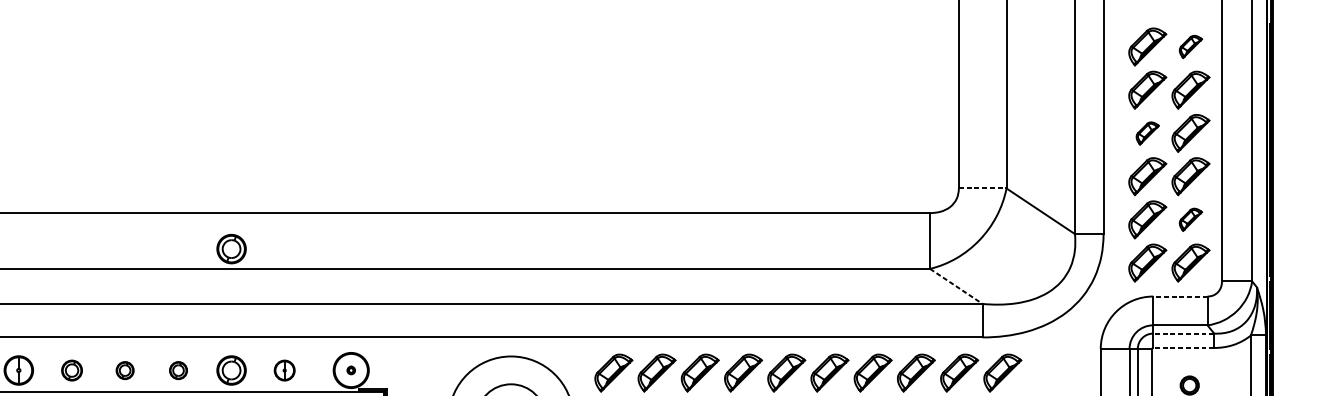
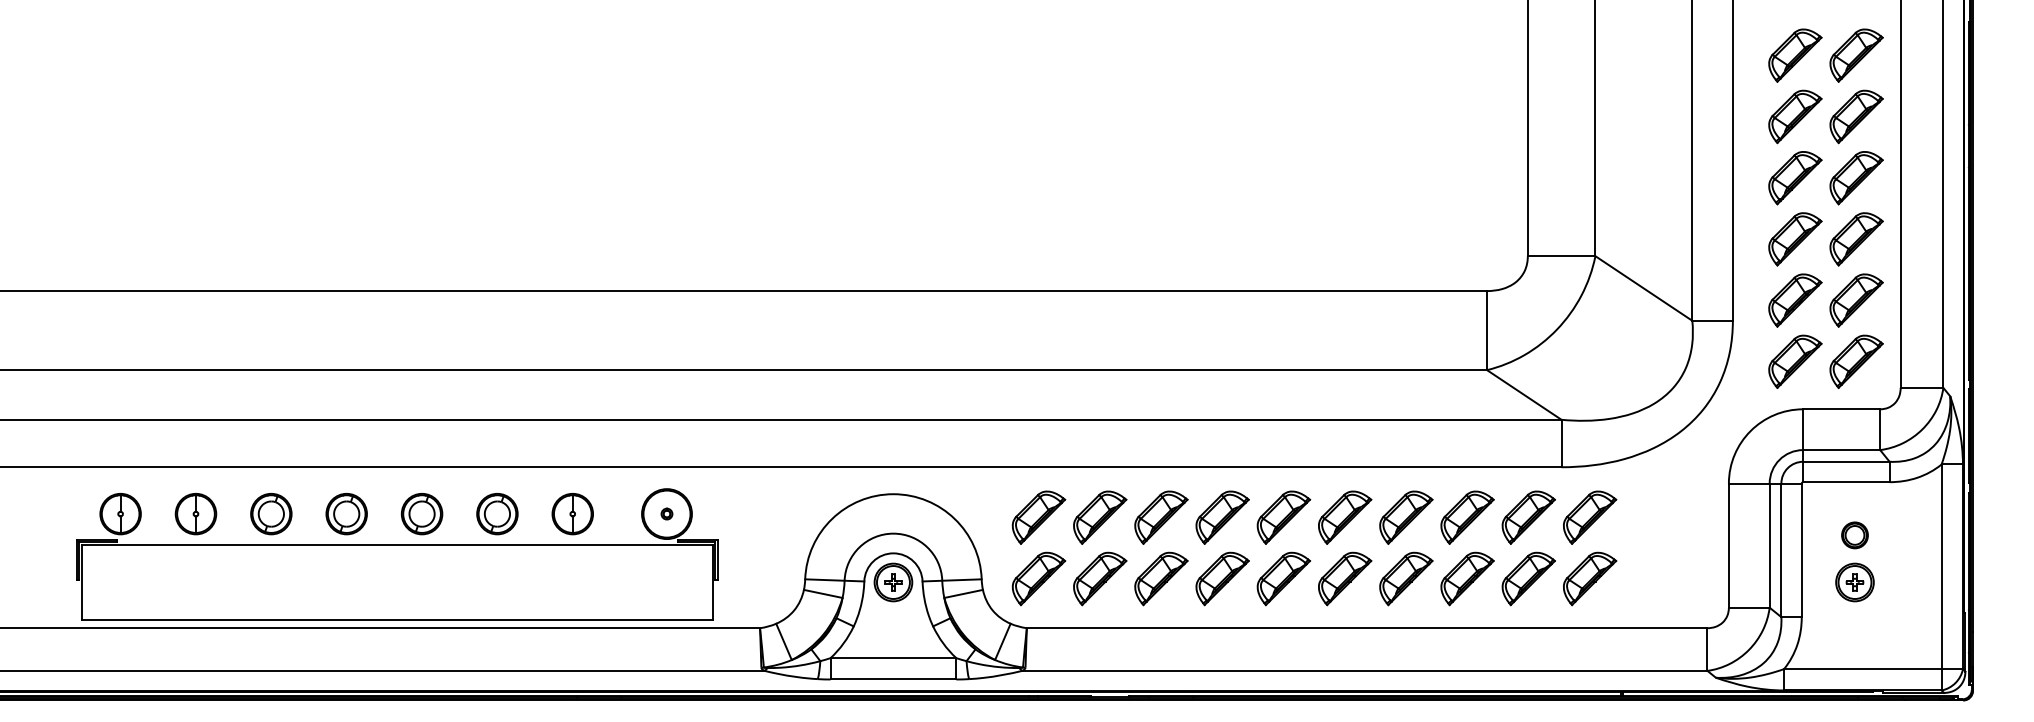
part: (1190, 46) -> (1856, 55), size x1.67
part: (1147, 133) -> (1795, 178), size x1.67
line: (982, 188) -> (1561, 256), dashed -> solid
part: (1190, 219) -> (1856, 300), size x1.67
part: (231, 249) -> (497, 342), removed
line: (956, 286) -> (1524, 394), dashed -> solid
line: (1180, 296) -> (1841, 409), dashed -> solid
line: (1183, 333) -> (1845, 461), dashed -> solid
line: (1183, 348) -> (1845, 482), dashed -> solid
part: (72, 370) -> (271, 514), size x1.43
part: (125, 370) -> (346, 514), size x1.67
part: (178, 370) -> (422, 514), size x1.67
part: (284, 370) -> (572, 514), size x1.43

